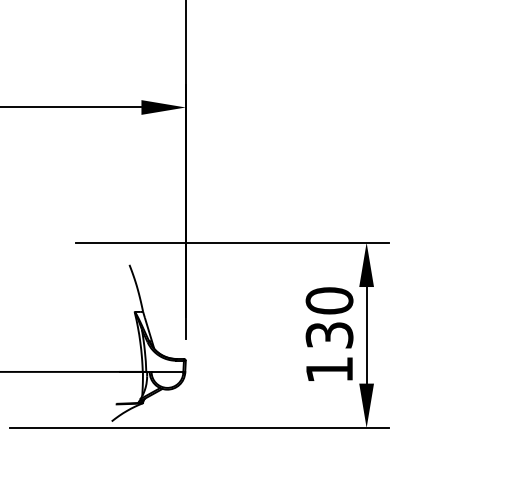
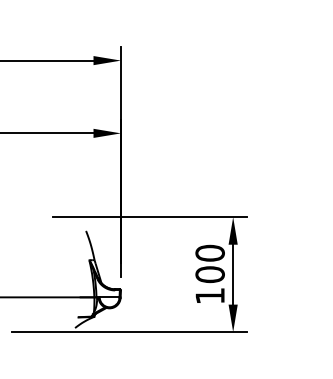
text: (328, 335) -> (209, 274), 130 -> 100

